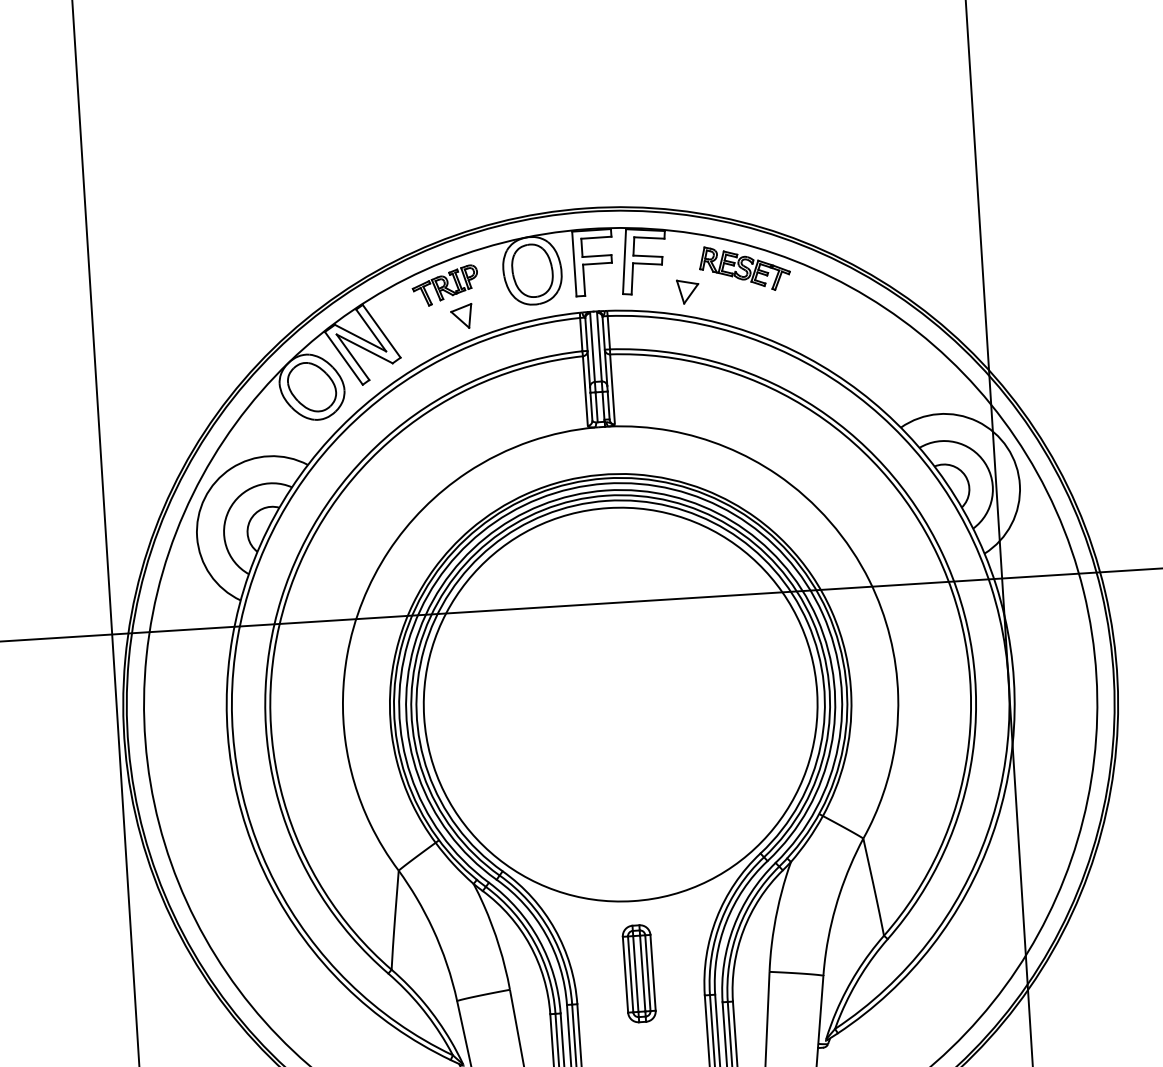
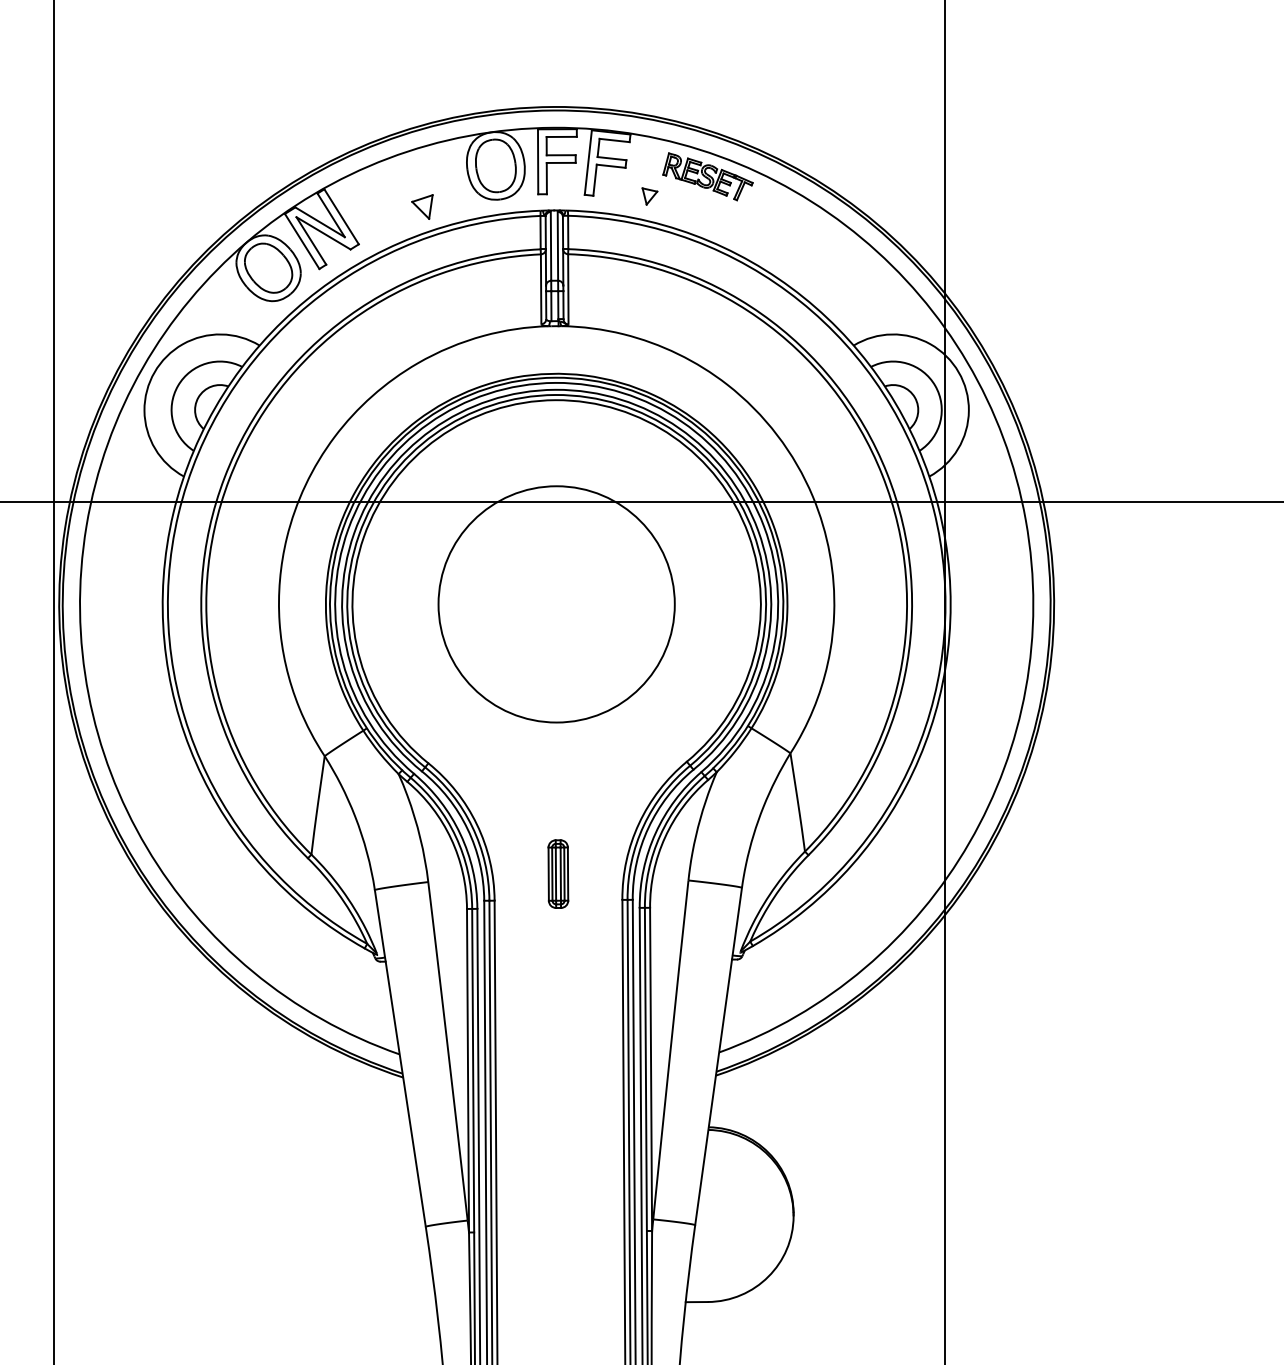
part: (444, 285) -> (407, 175), removed
part: (687, 291) -> (649, 196), size x0.7
circle: (620, 704) -> (556, 604), size x0.6
part: (639, 973) -> (558, 873), size x0.7

